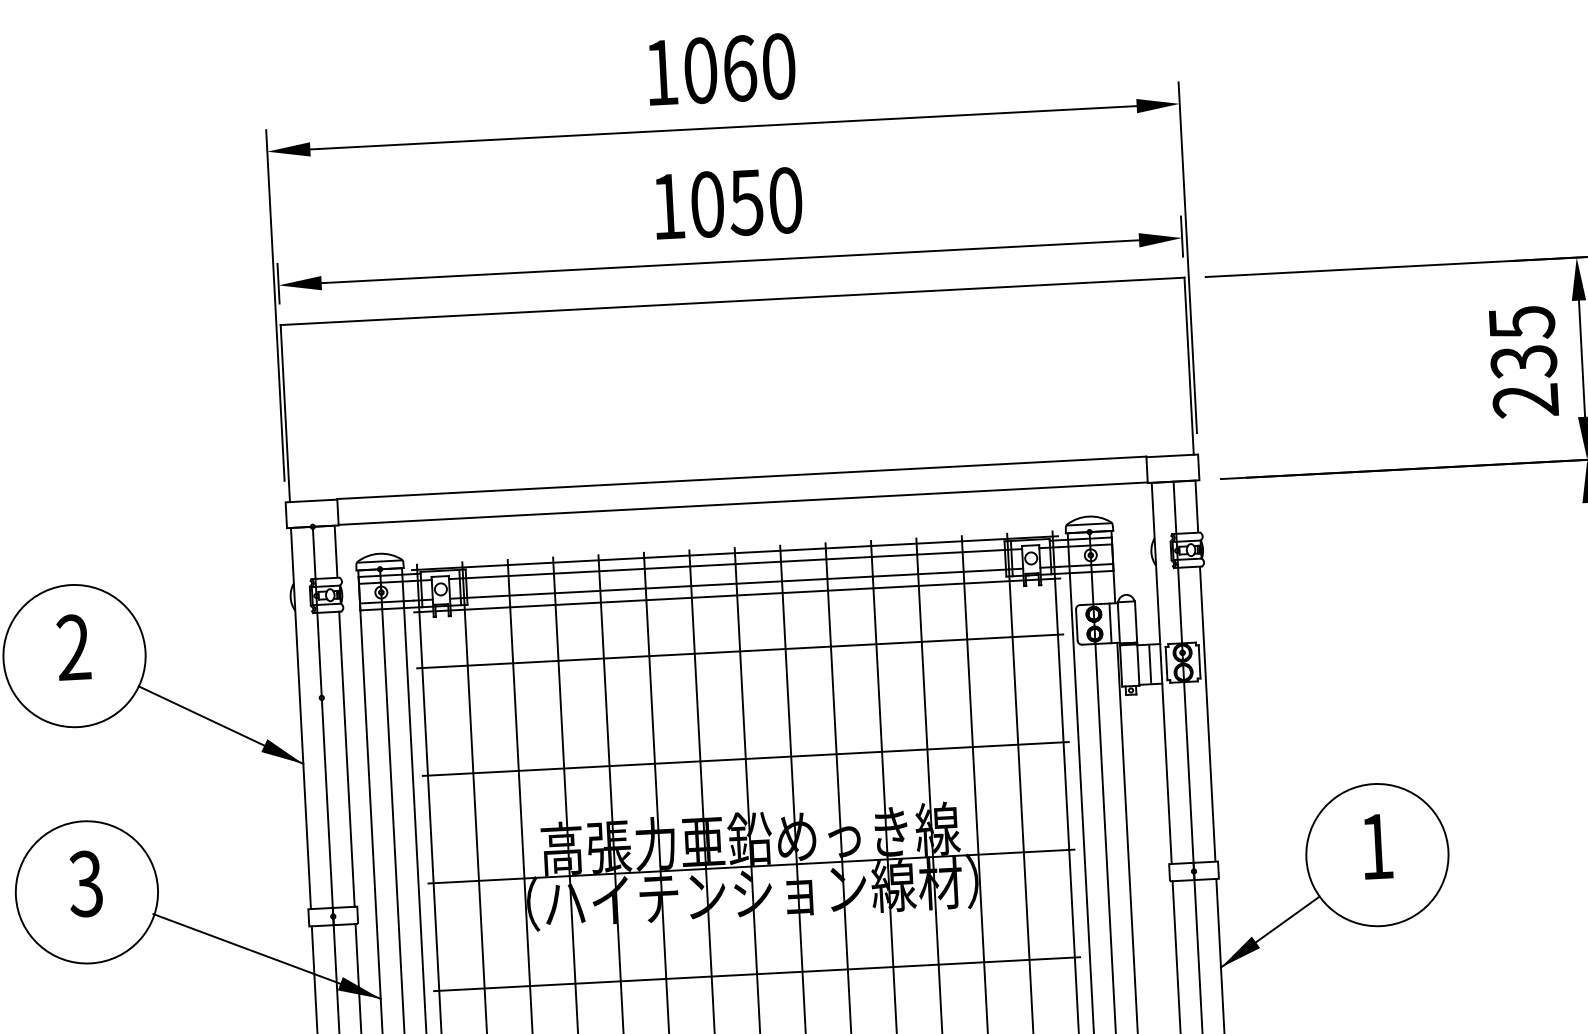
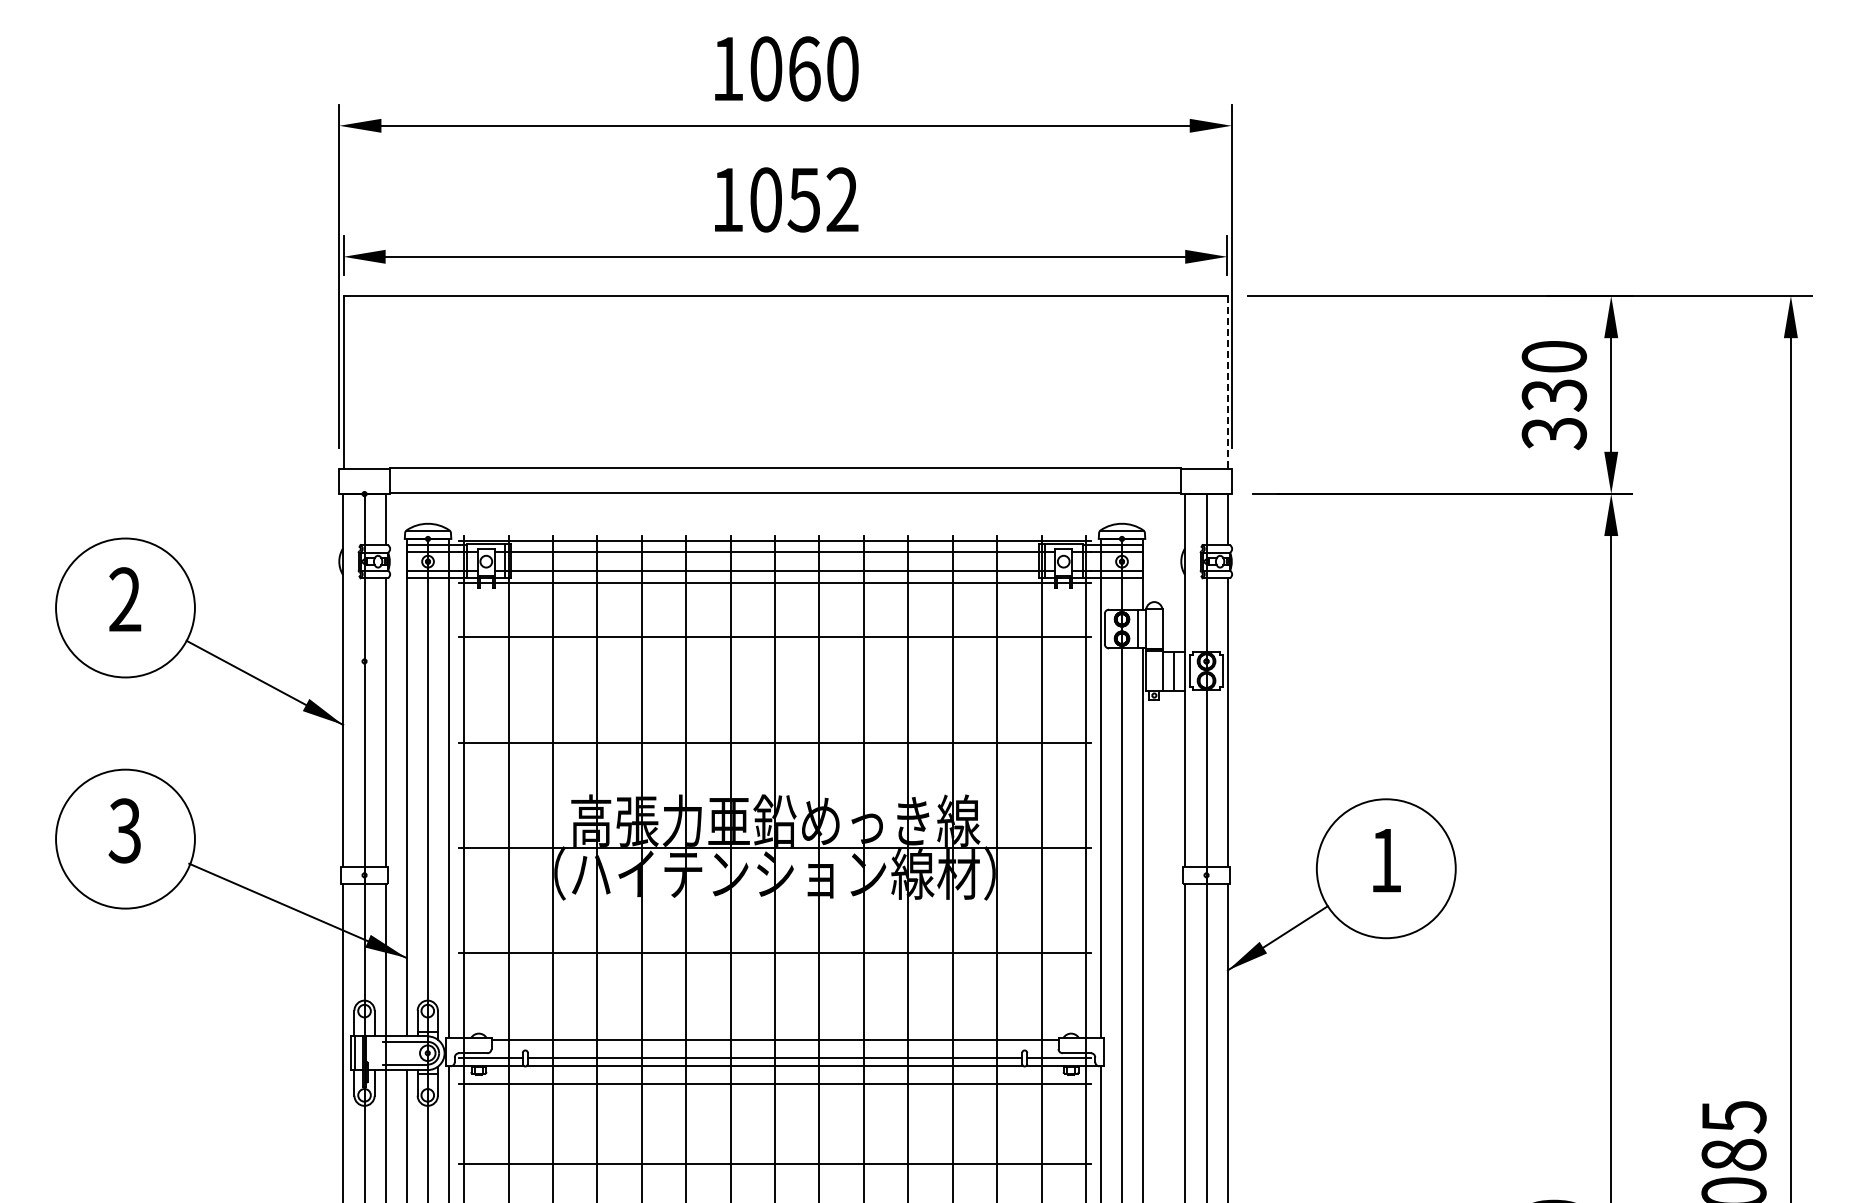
text: (785, 200) -> (842, 199), 1050 -> 1052
text: (1524, 362) -> (1554, 395), 235 -> 330
line: (1189, 366) -> (1227, 382), solid -> dashed

